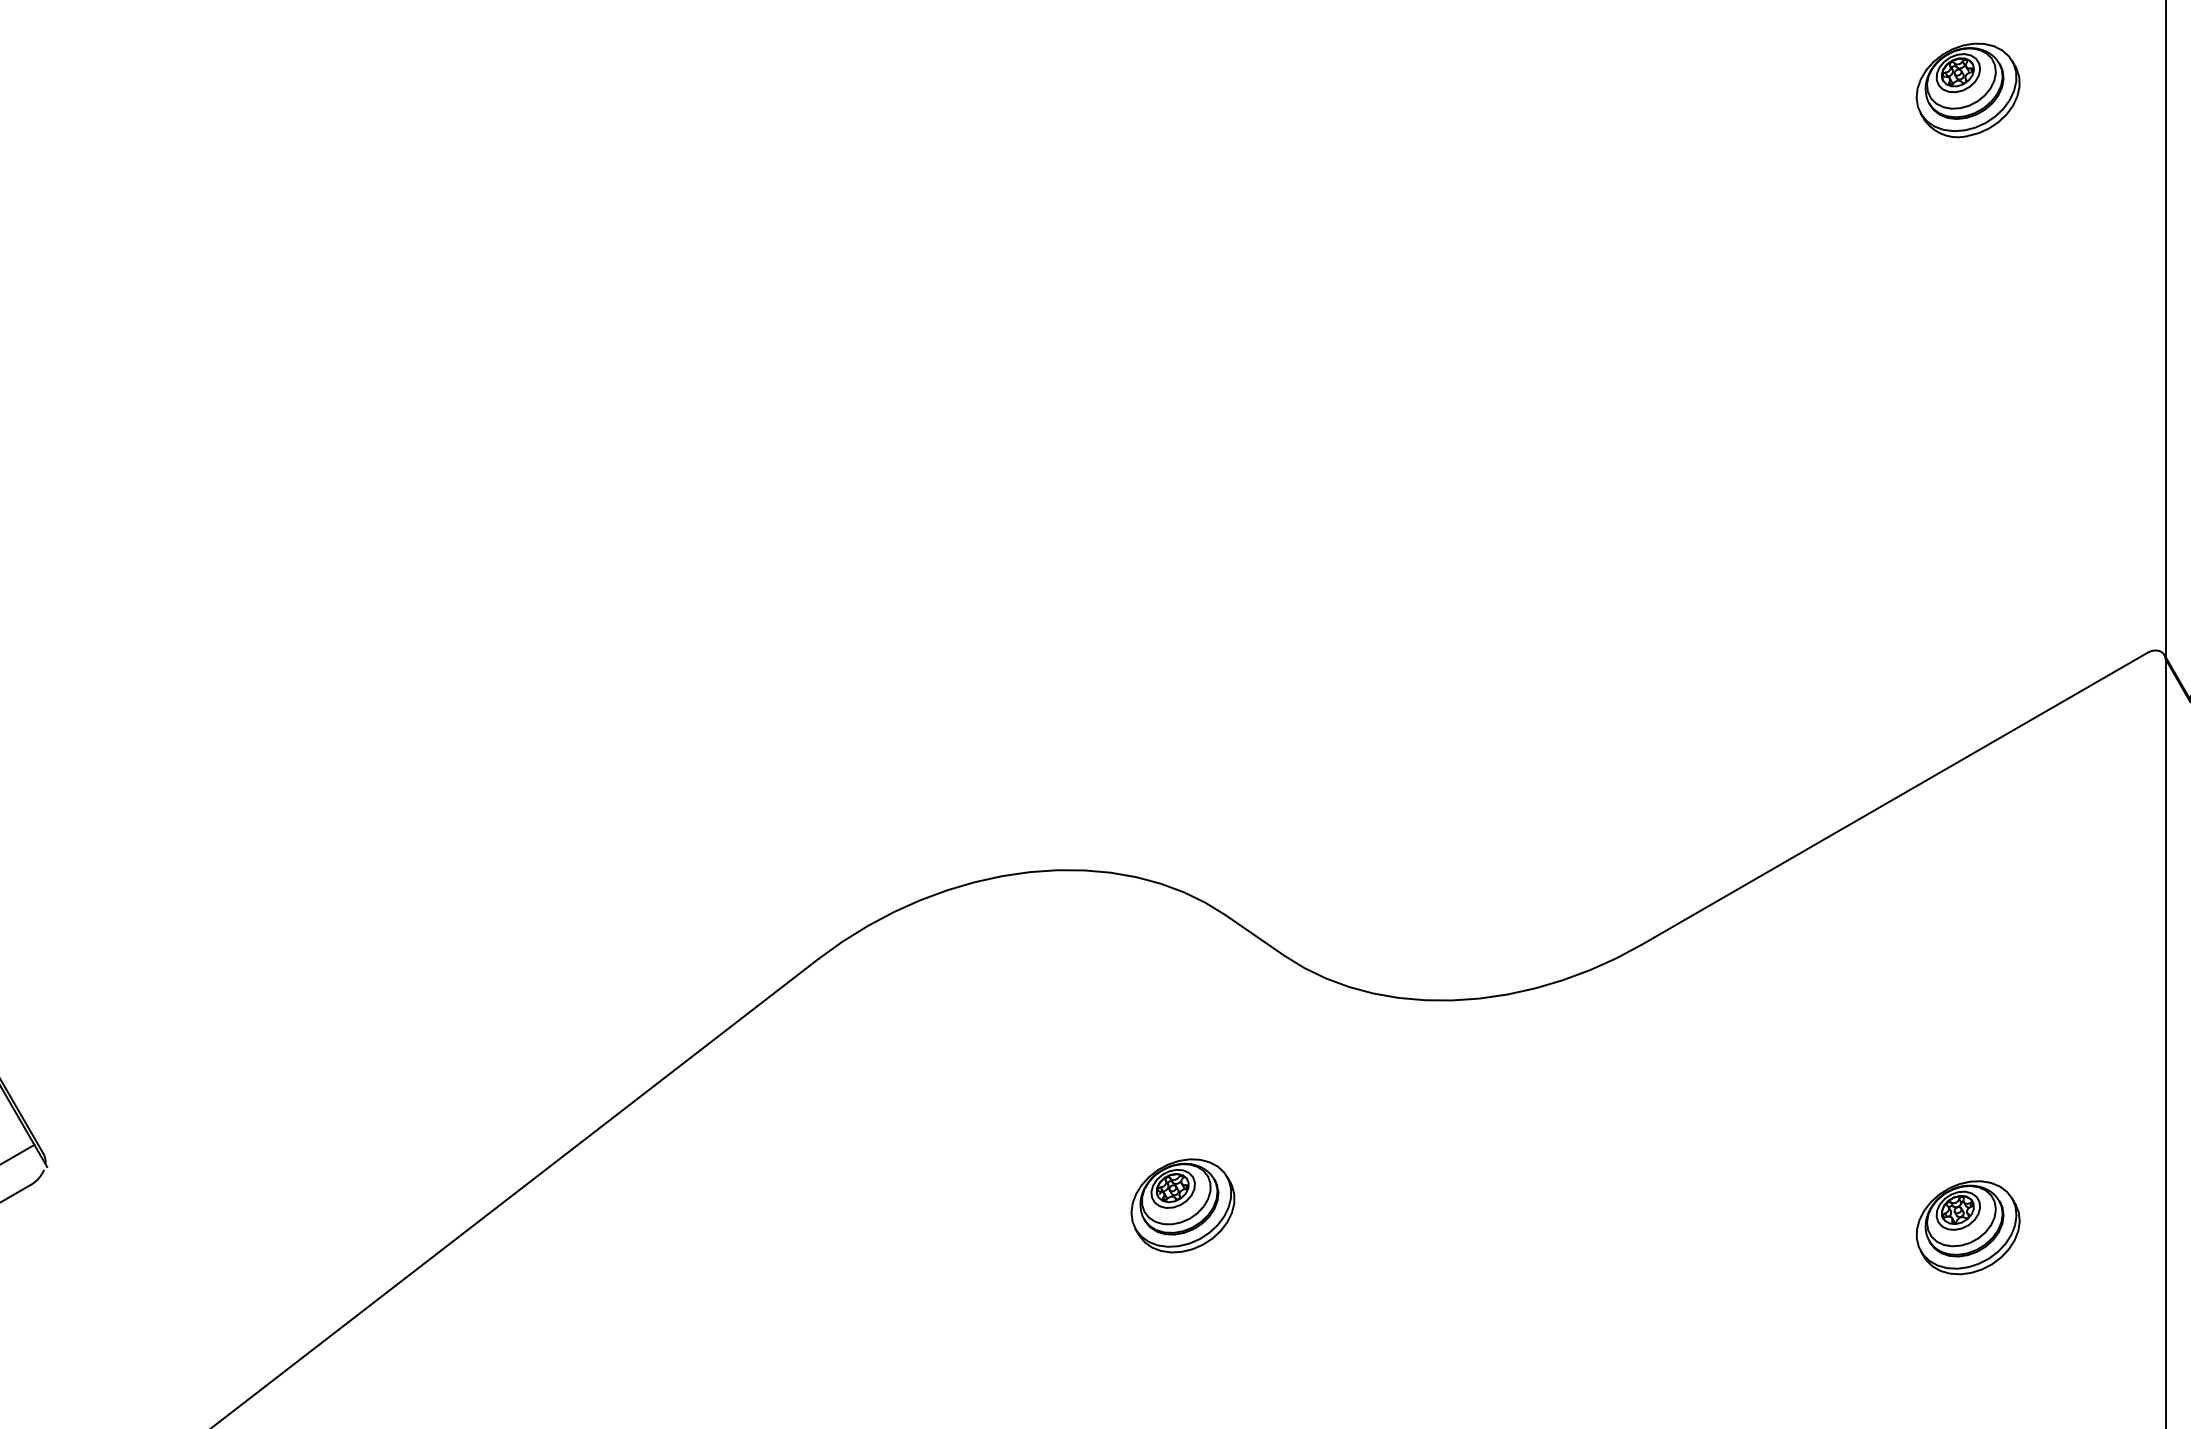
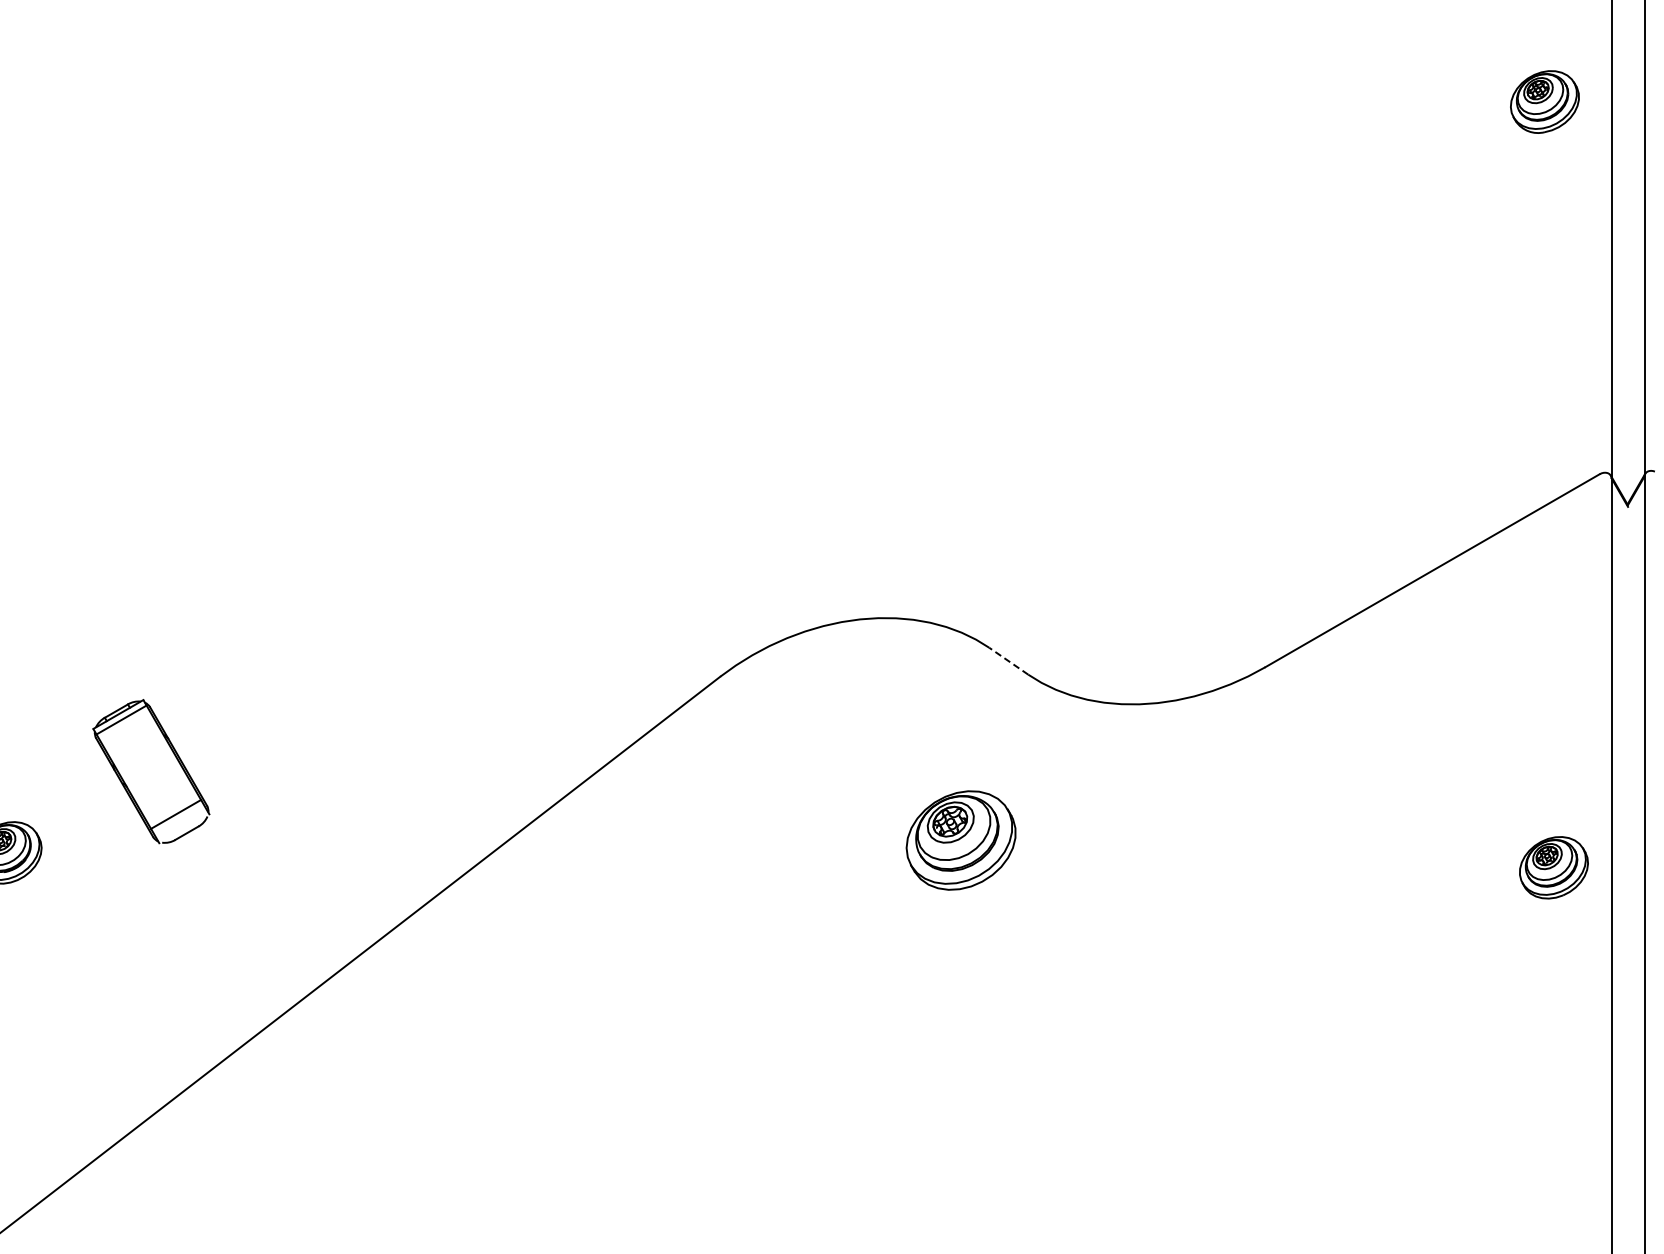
part: (1967, 89) -> (1544, 101), moved
line: (1254, 935) -> (1008, 661), solid -> dashed
part: (1183, 1204) -> (961, 839), size x1.6
part: (1967, 1227) -> (1553, 867), moved

